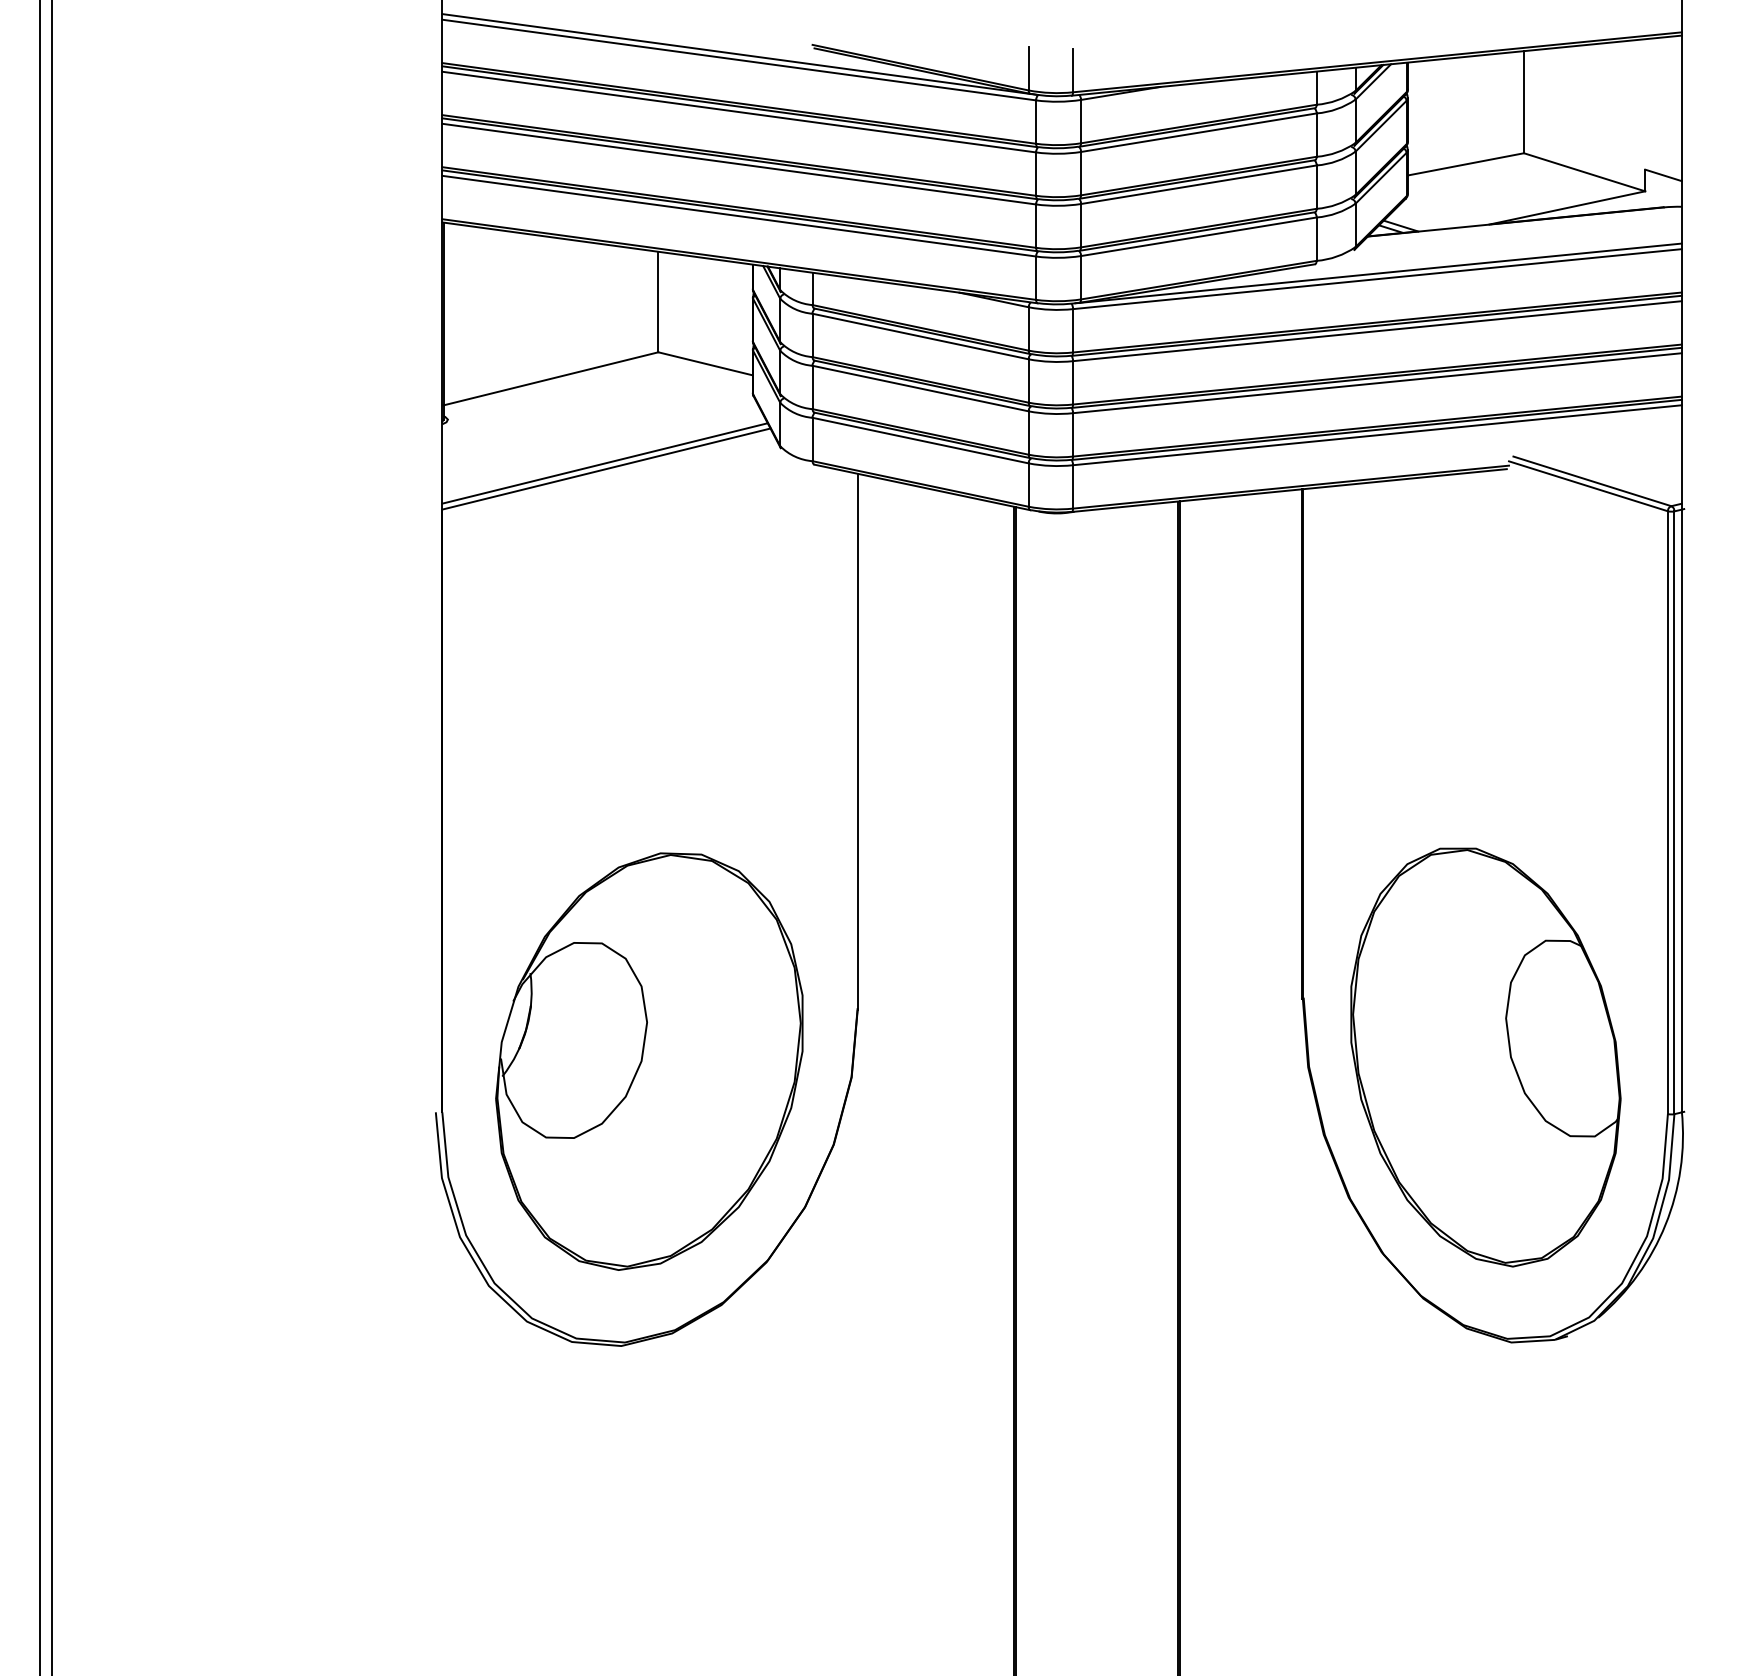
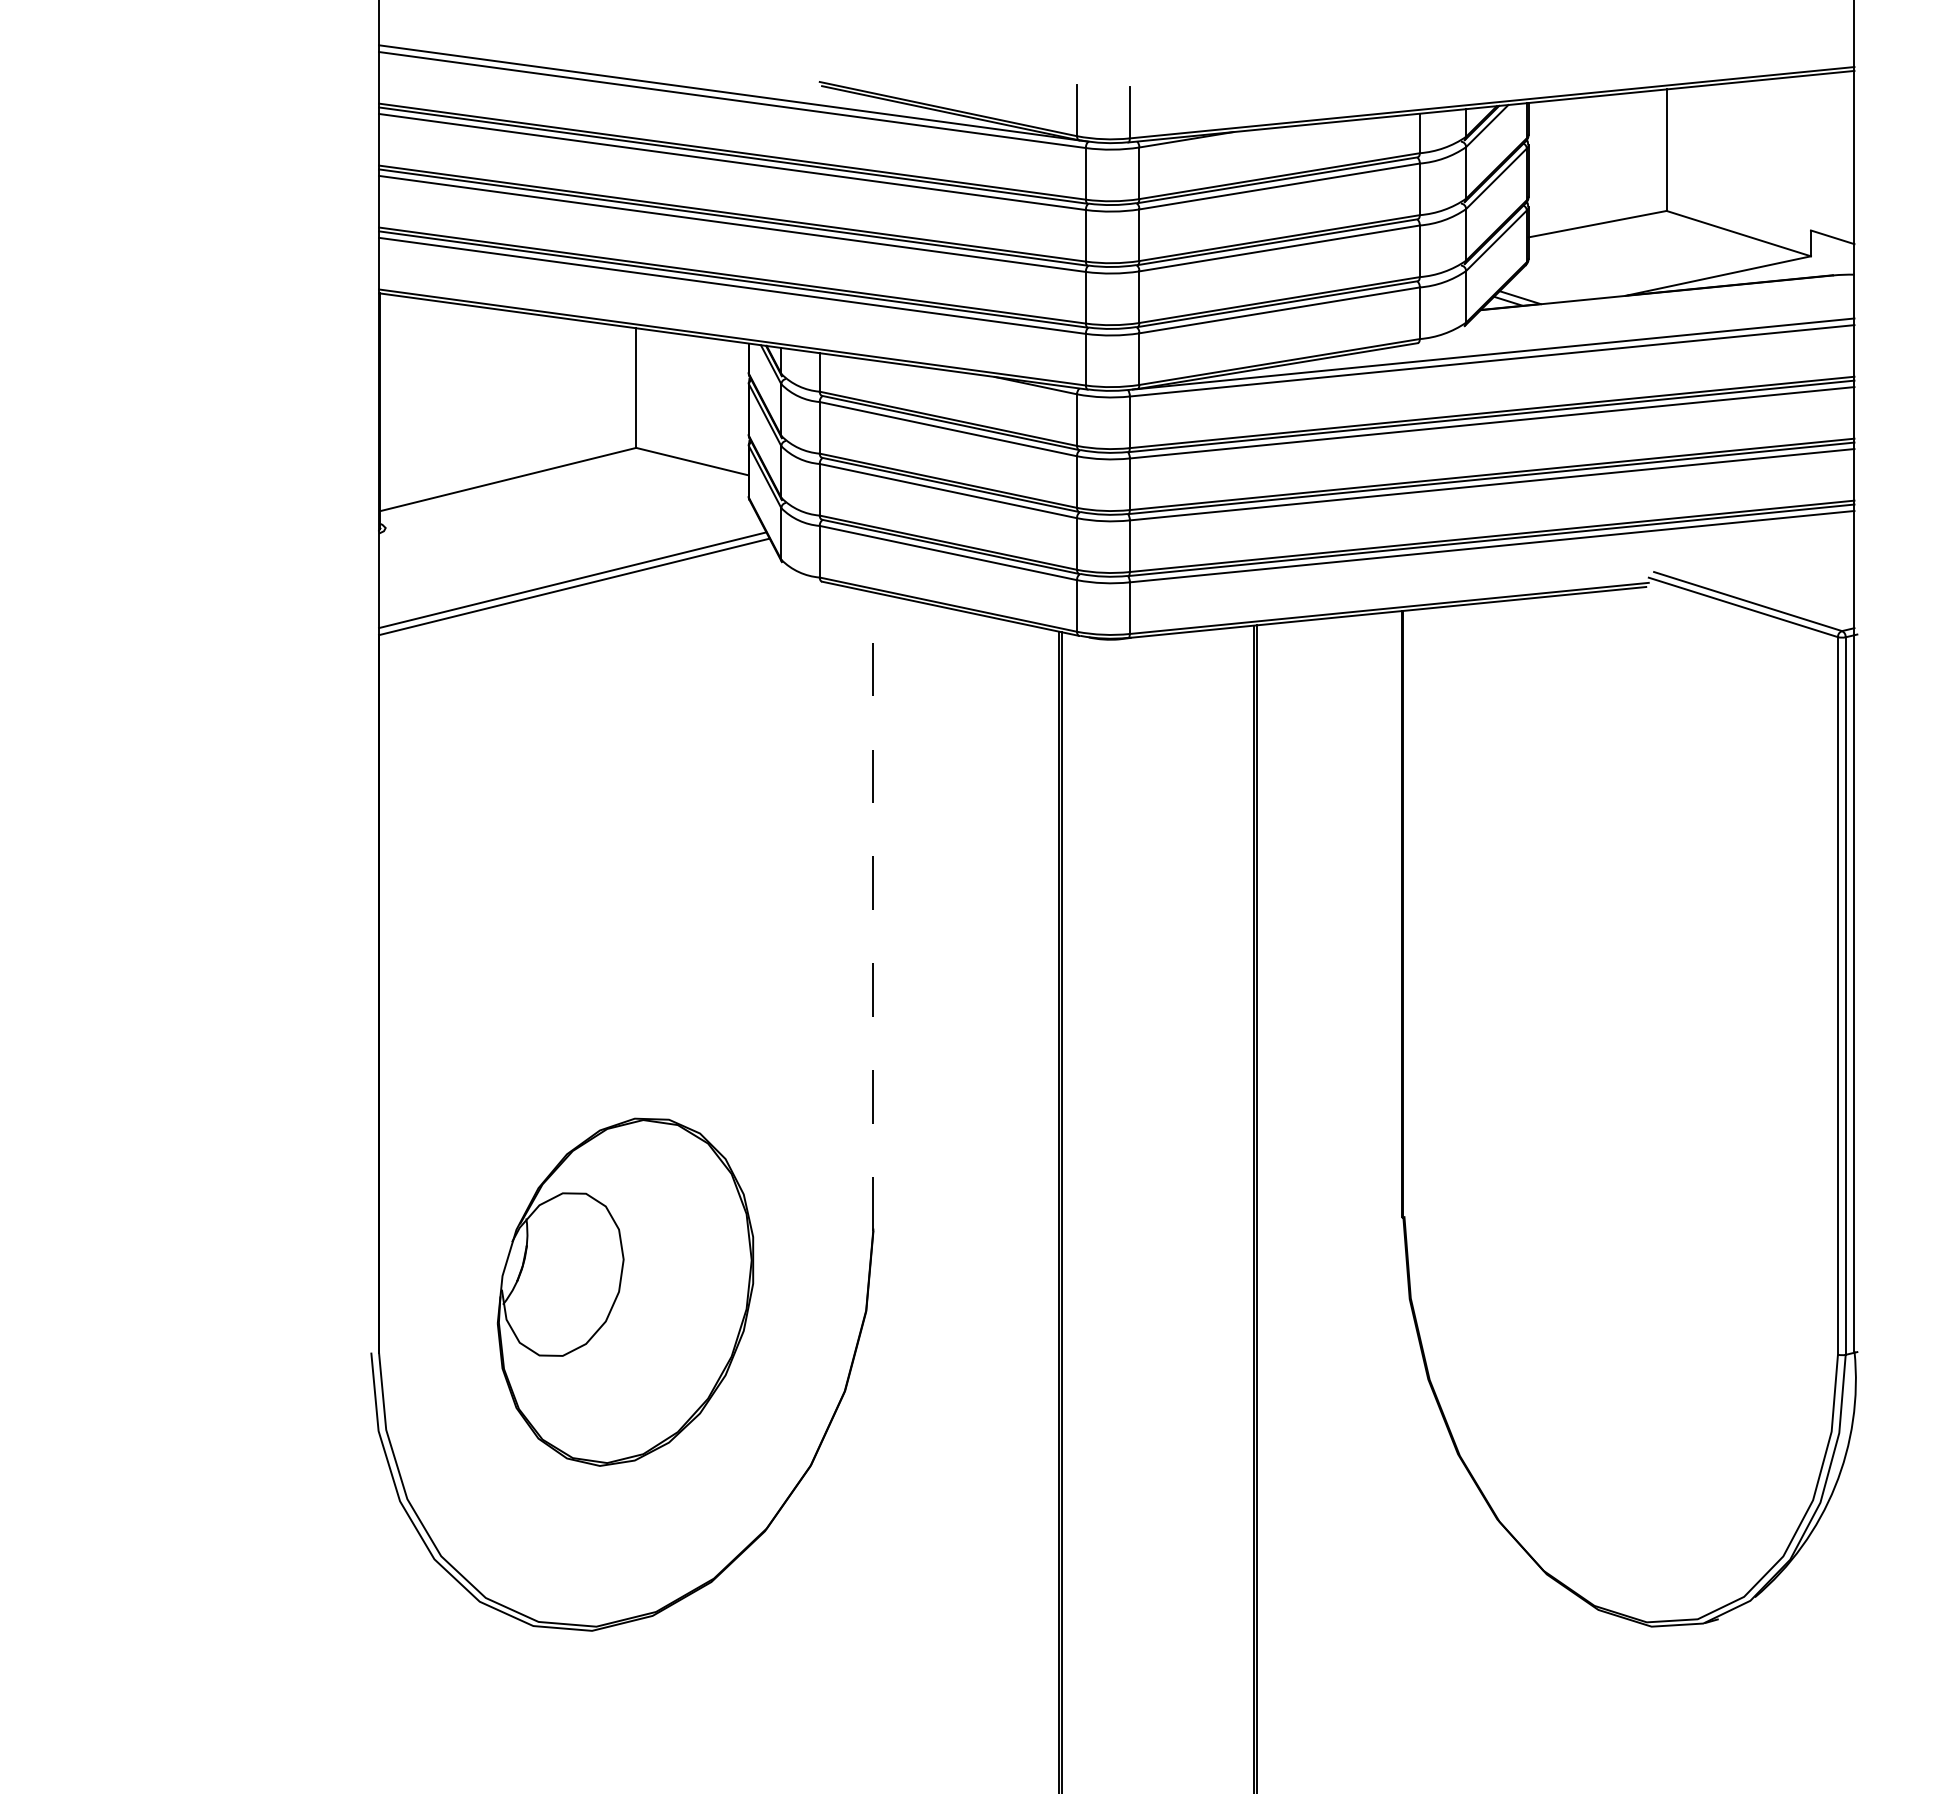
line: (857, 741) -> (873, 911), solid -> dashed
part: (1485, 1057) -> (1620, 1287), removed
part: (649, 1061) -> (625, 1292), size x0.7

